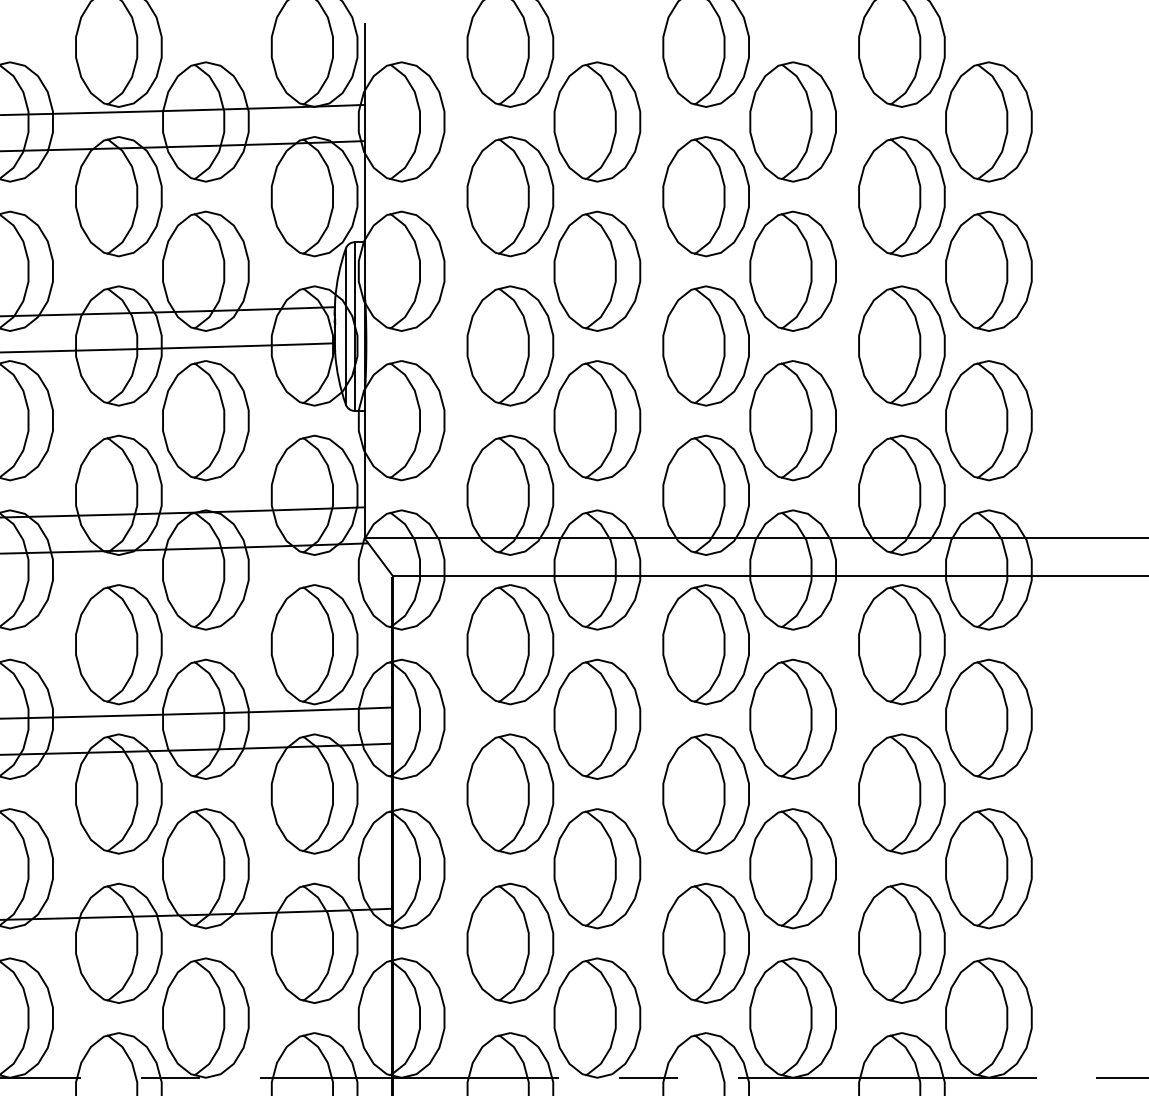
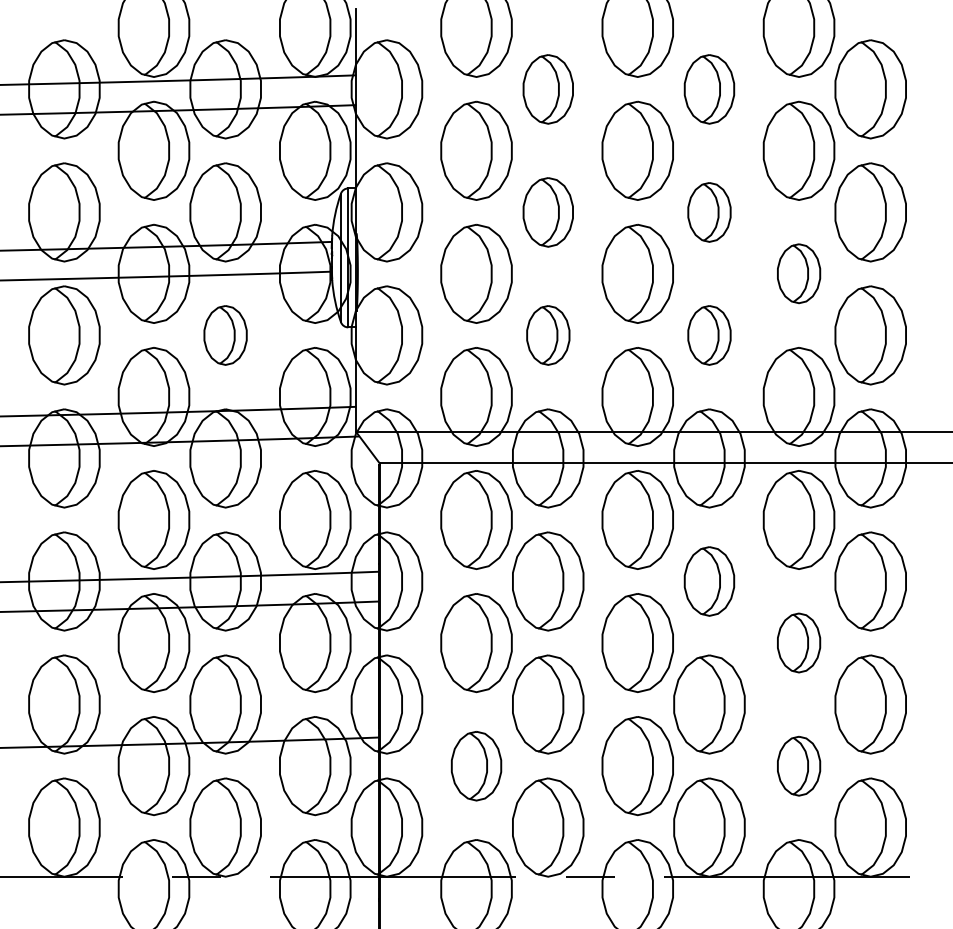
part: (597, 122) -> (548, 89), size x0.7
part: (793, 122) -> (709, 89), size x0.7
part: (597, 271) -> (548, 212), size x0.7
part: (793, 271) -> (709, 212), size x0.6
part: (901, 345) -> (798, 273), size x0.6
part: (205, 420) -> (225, 335), size x0.6
part: (597, 420) -> (548, 335), size x0.6
part: (793, 420) -> (709, 335), size x0.6
part: (793, 719) -> (709, 581), size x0.7
part: (901, 793) -> (798, 642), size x0.6
part: (510, 943) -> (476, 766), size x0.7
part: (901, 943) -> (798, 766), size x0.6

